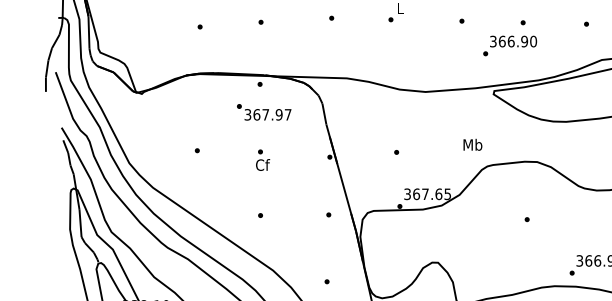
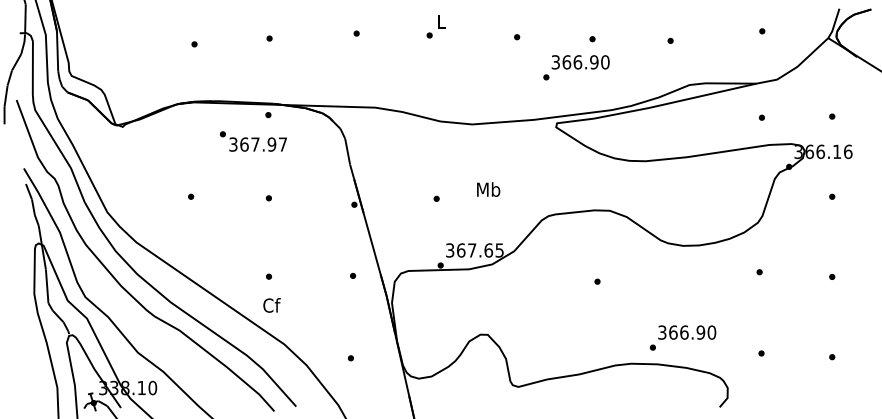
text: (263, 112) -> (252, 141), moved
text: (472, 144) -> (488, 189), moved
text: (262, 165) -> (271, 305), moved

